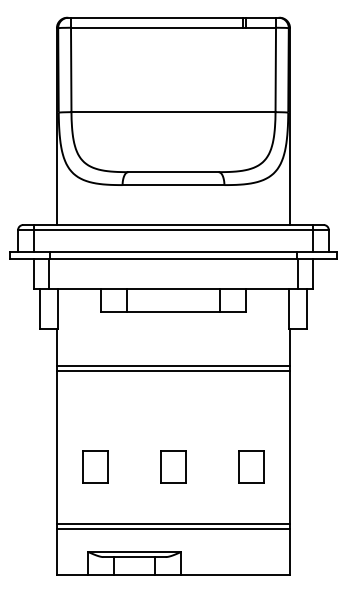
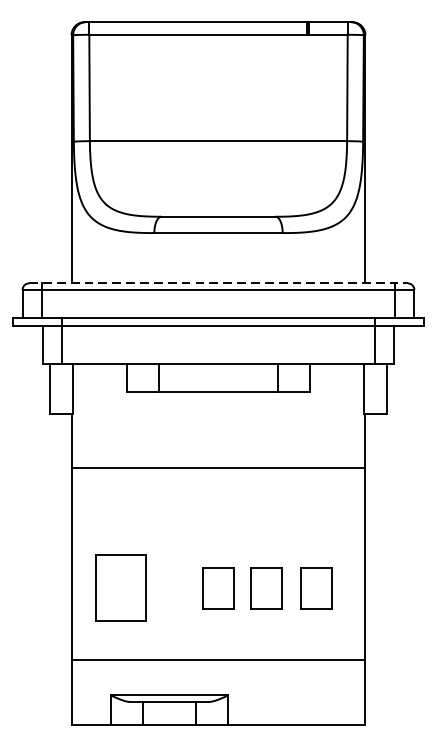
line: (173, 225) -> (218, 284), solid -> dashed
line: (173, 365) -> (218, 460), removed
part: (95, 466) -> (120, 587), size x1.6
part: (211, 466) -> (266, 587), added
line: (173, 529) -> (218, 667), removed

